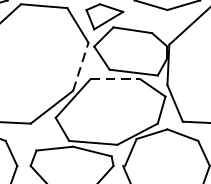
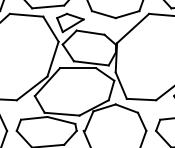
line: (81, 65) -> (53, 58), dashed -> solid
line: (115, 79) -> (78, 68), dashed -> solid

